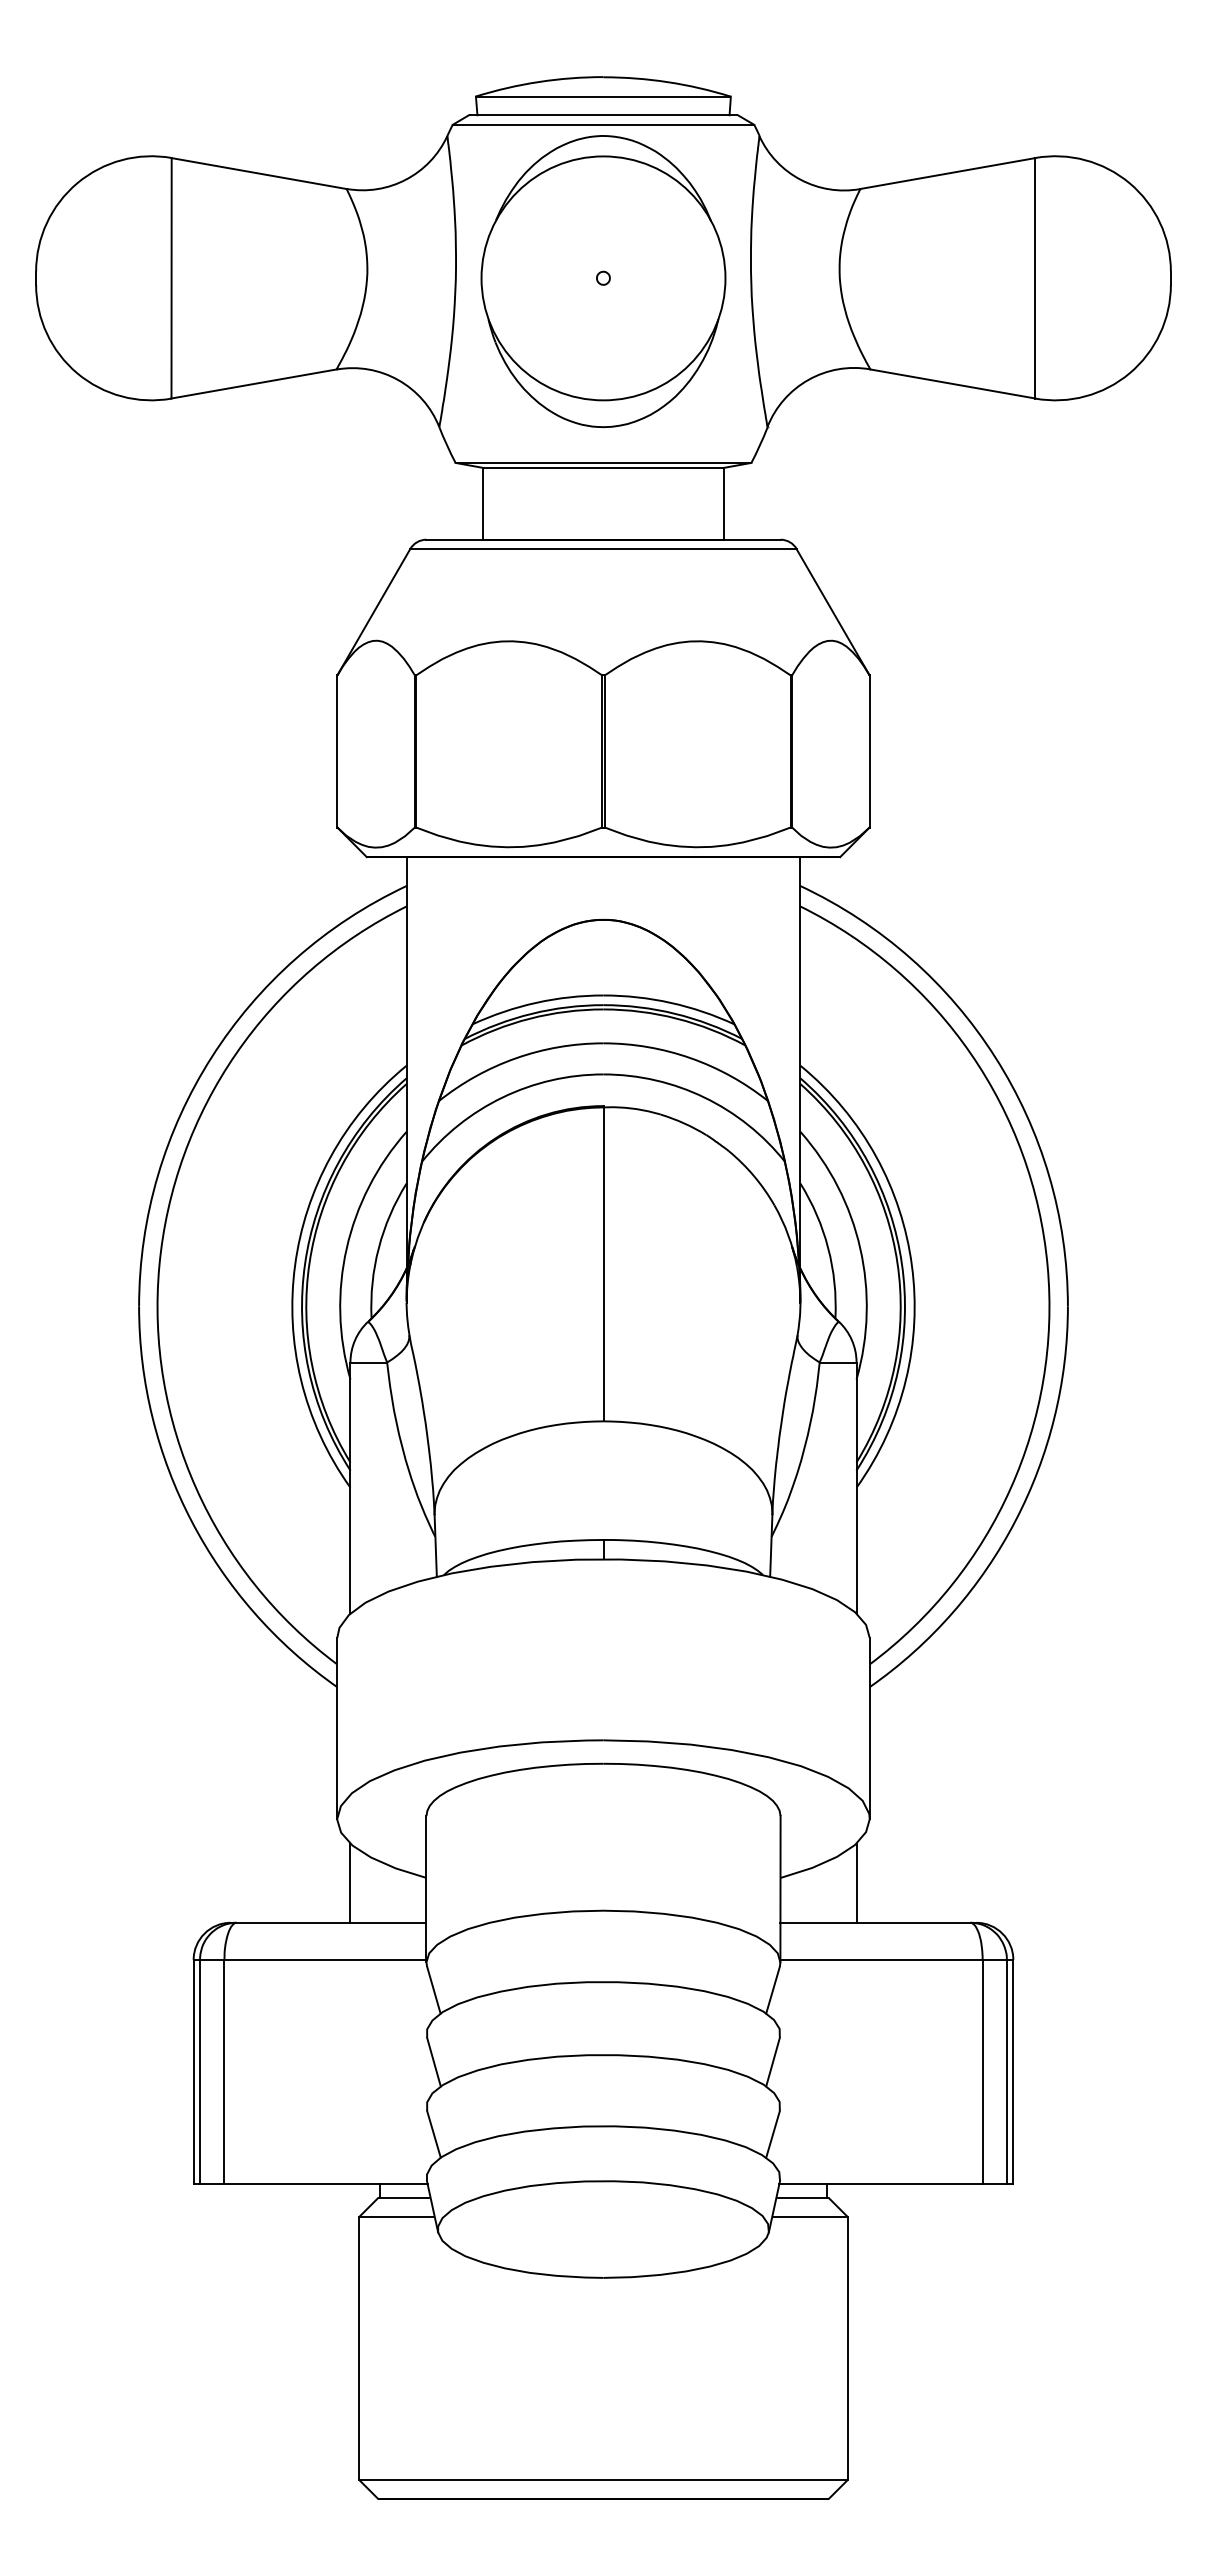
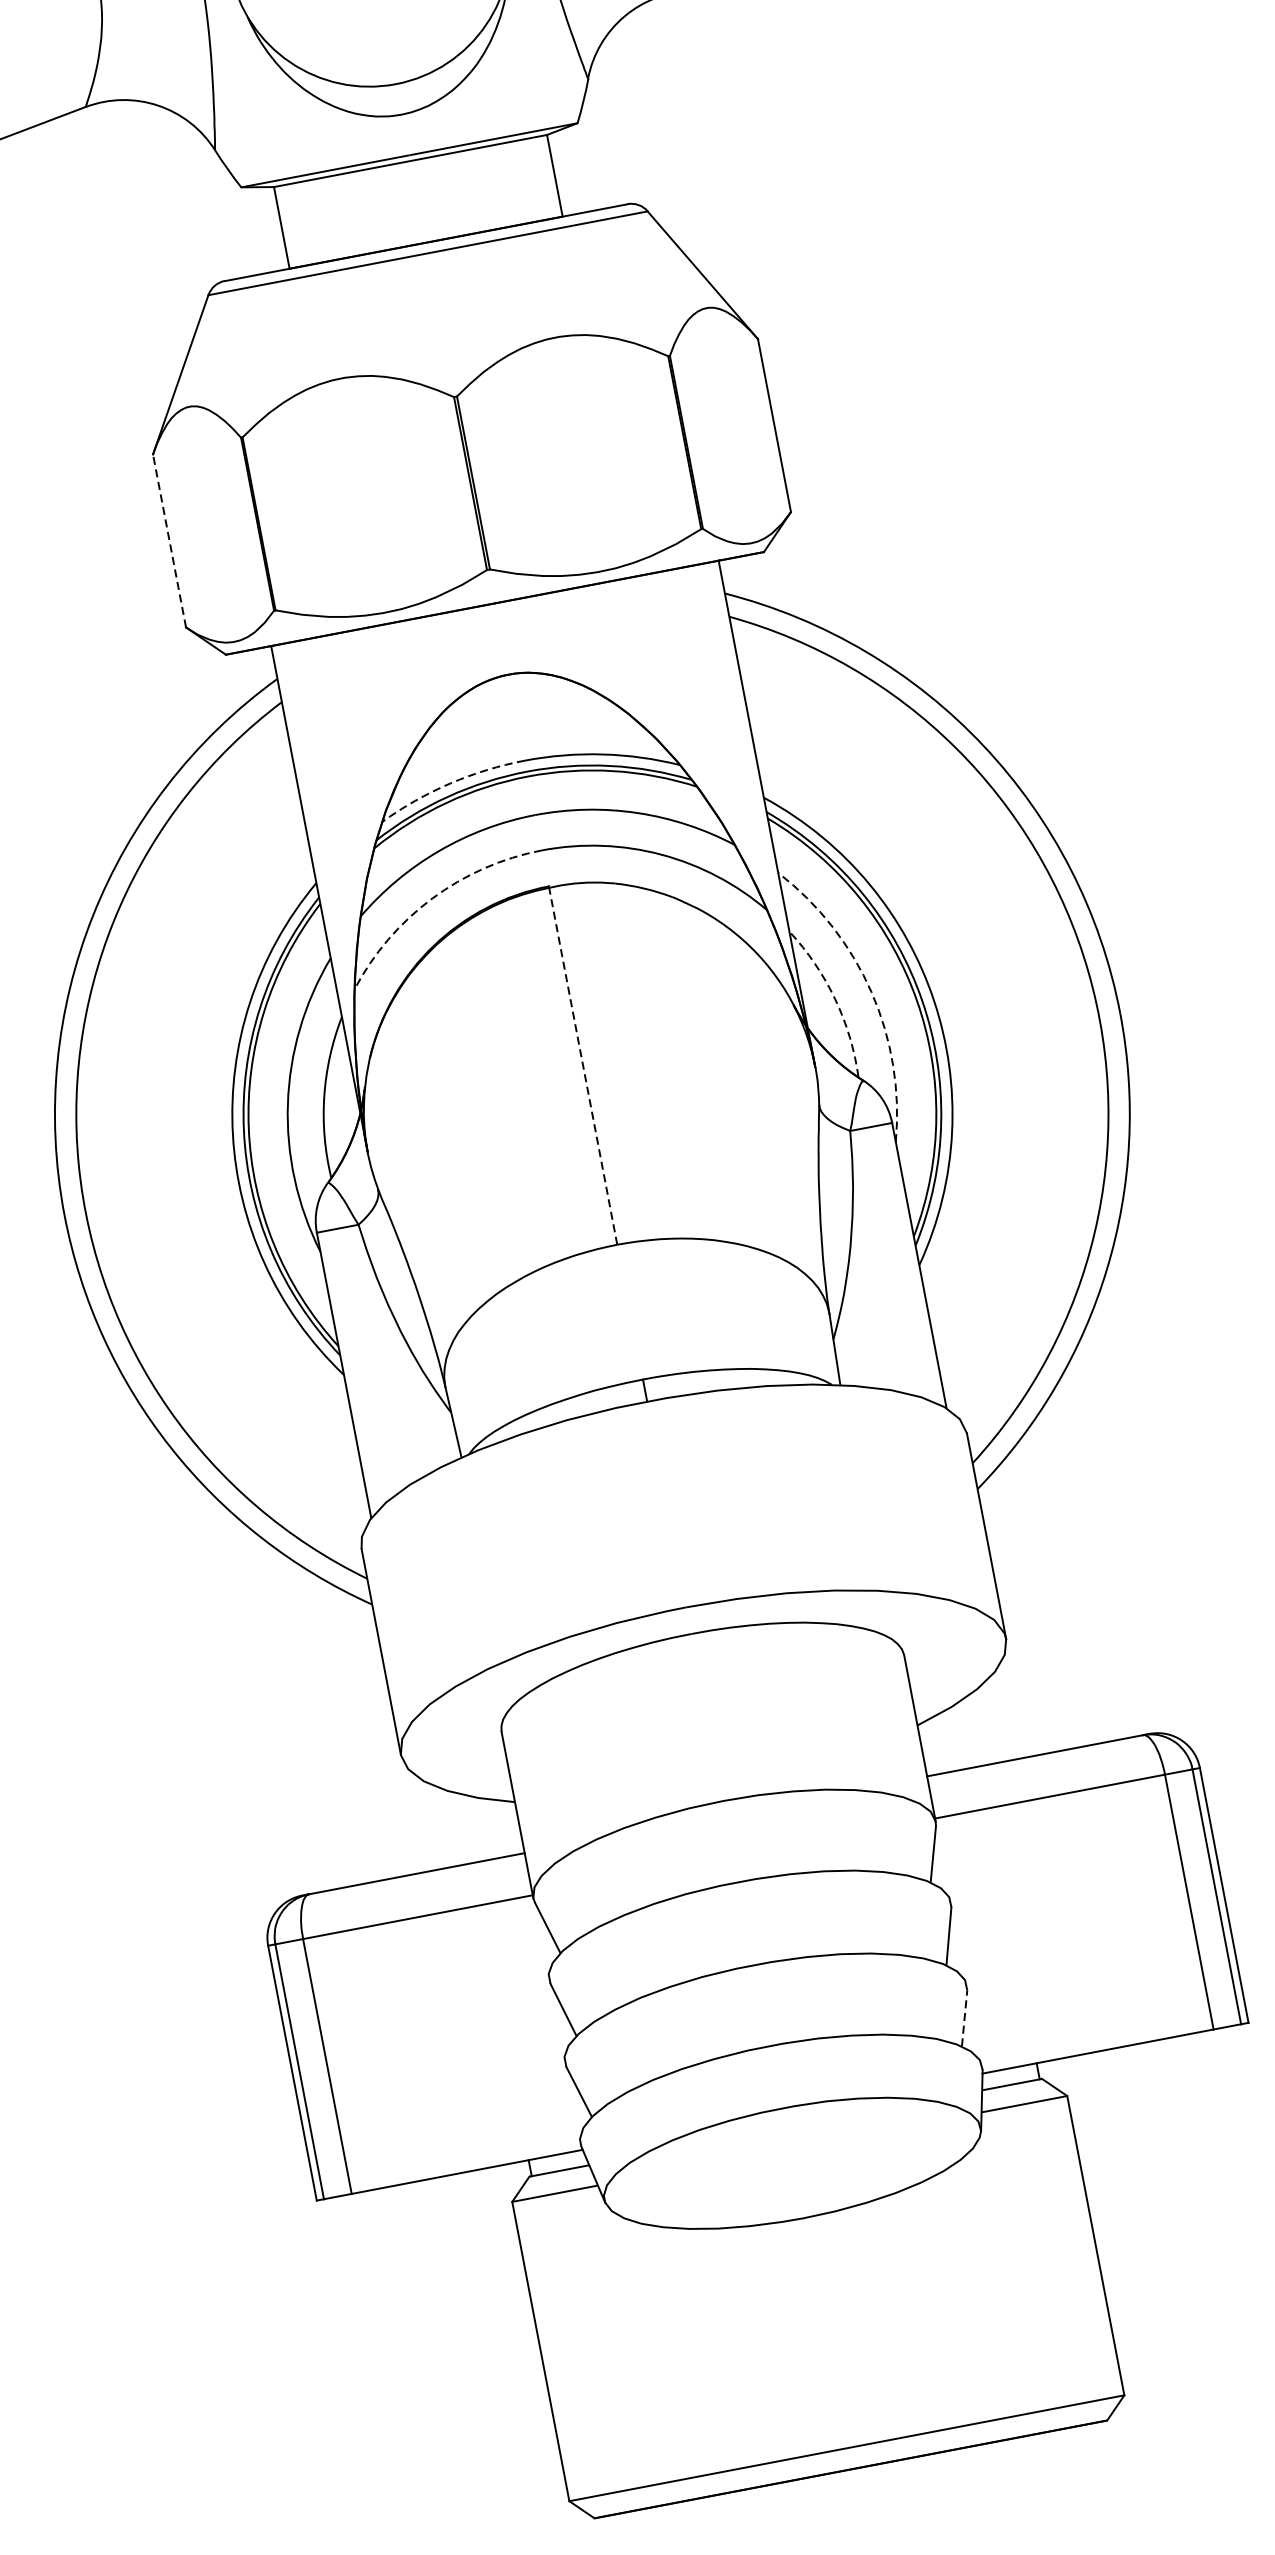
line: (337, 750) -> (169, 539), solid -> dashed
arc: (536, 1002) -> (450, 783), solid -> dashed
arc: (502, 1097) -> (432, 898), solid -> dashed
arc: (828, 1248) -> (835, 999), solid -> dashed
arc: (860, 1248) -> (871, 992), solid -> dashed
line: (603, 1264) -> (583, 1066), solid -> dashed
line: (350, 1882) -> (429, 1823), removed
line: (856, 1882) -> (1004, 1714), removed
line: (773, 2133) -> (964, 2017), solid -> dashed

